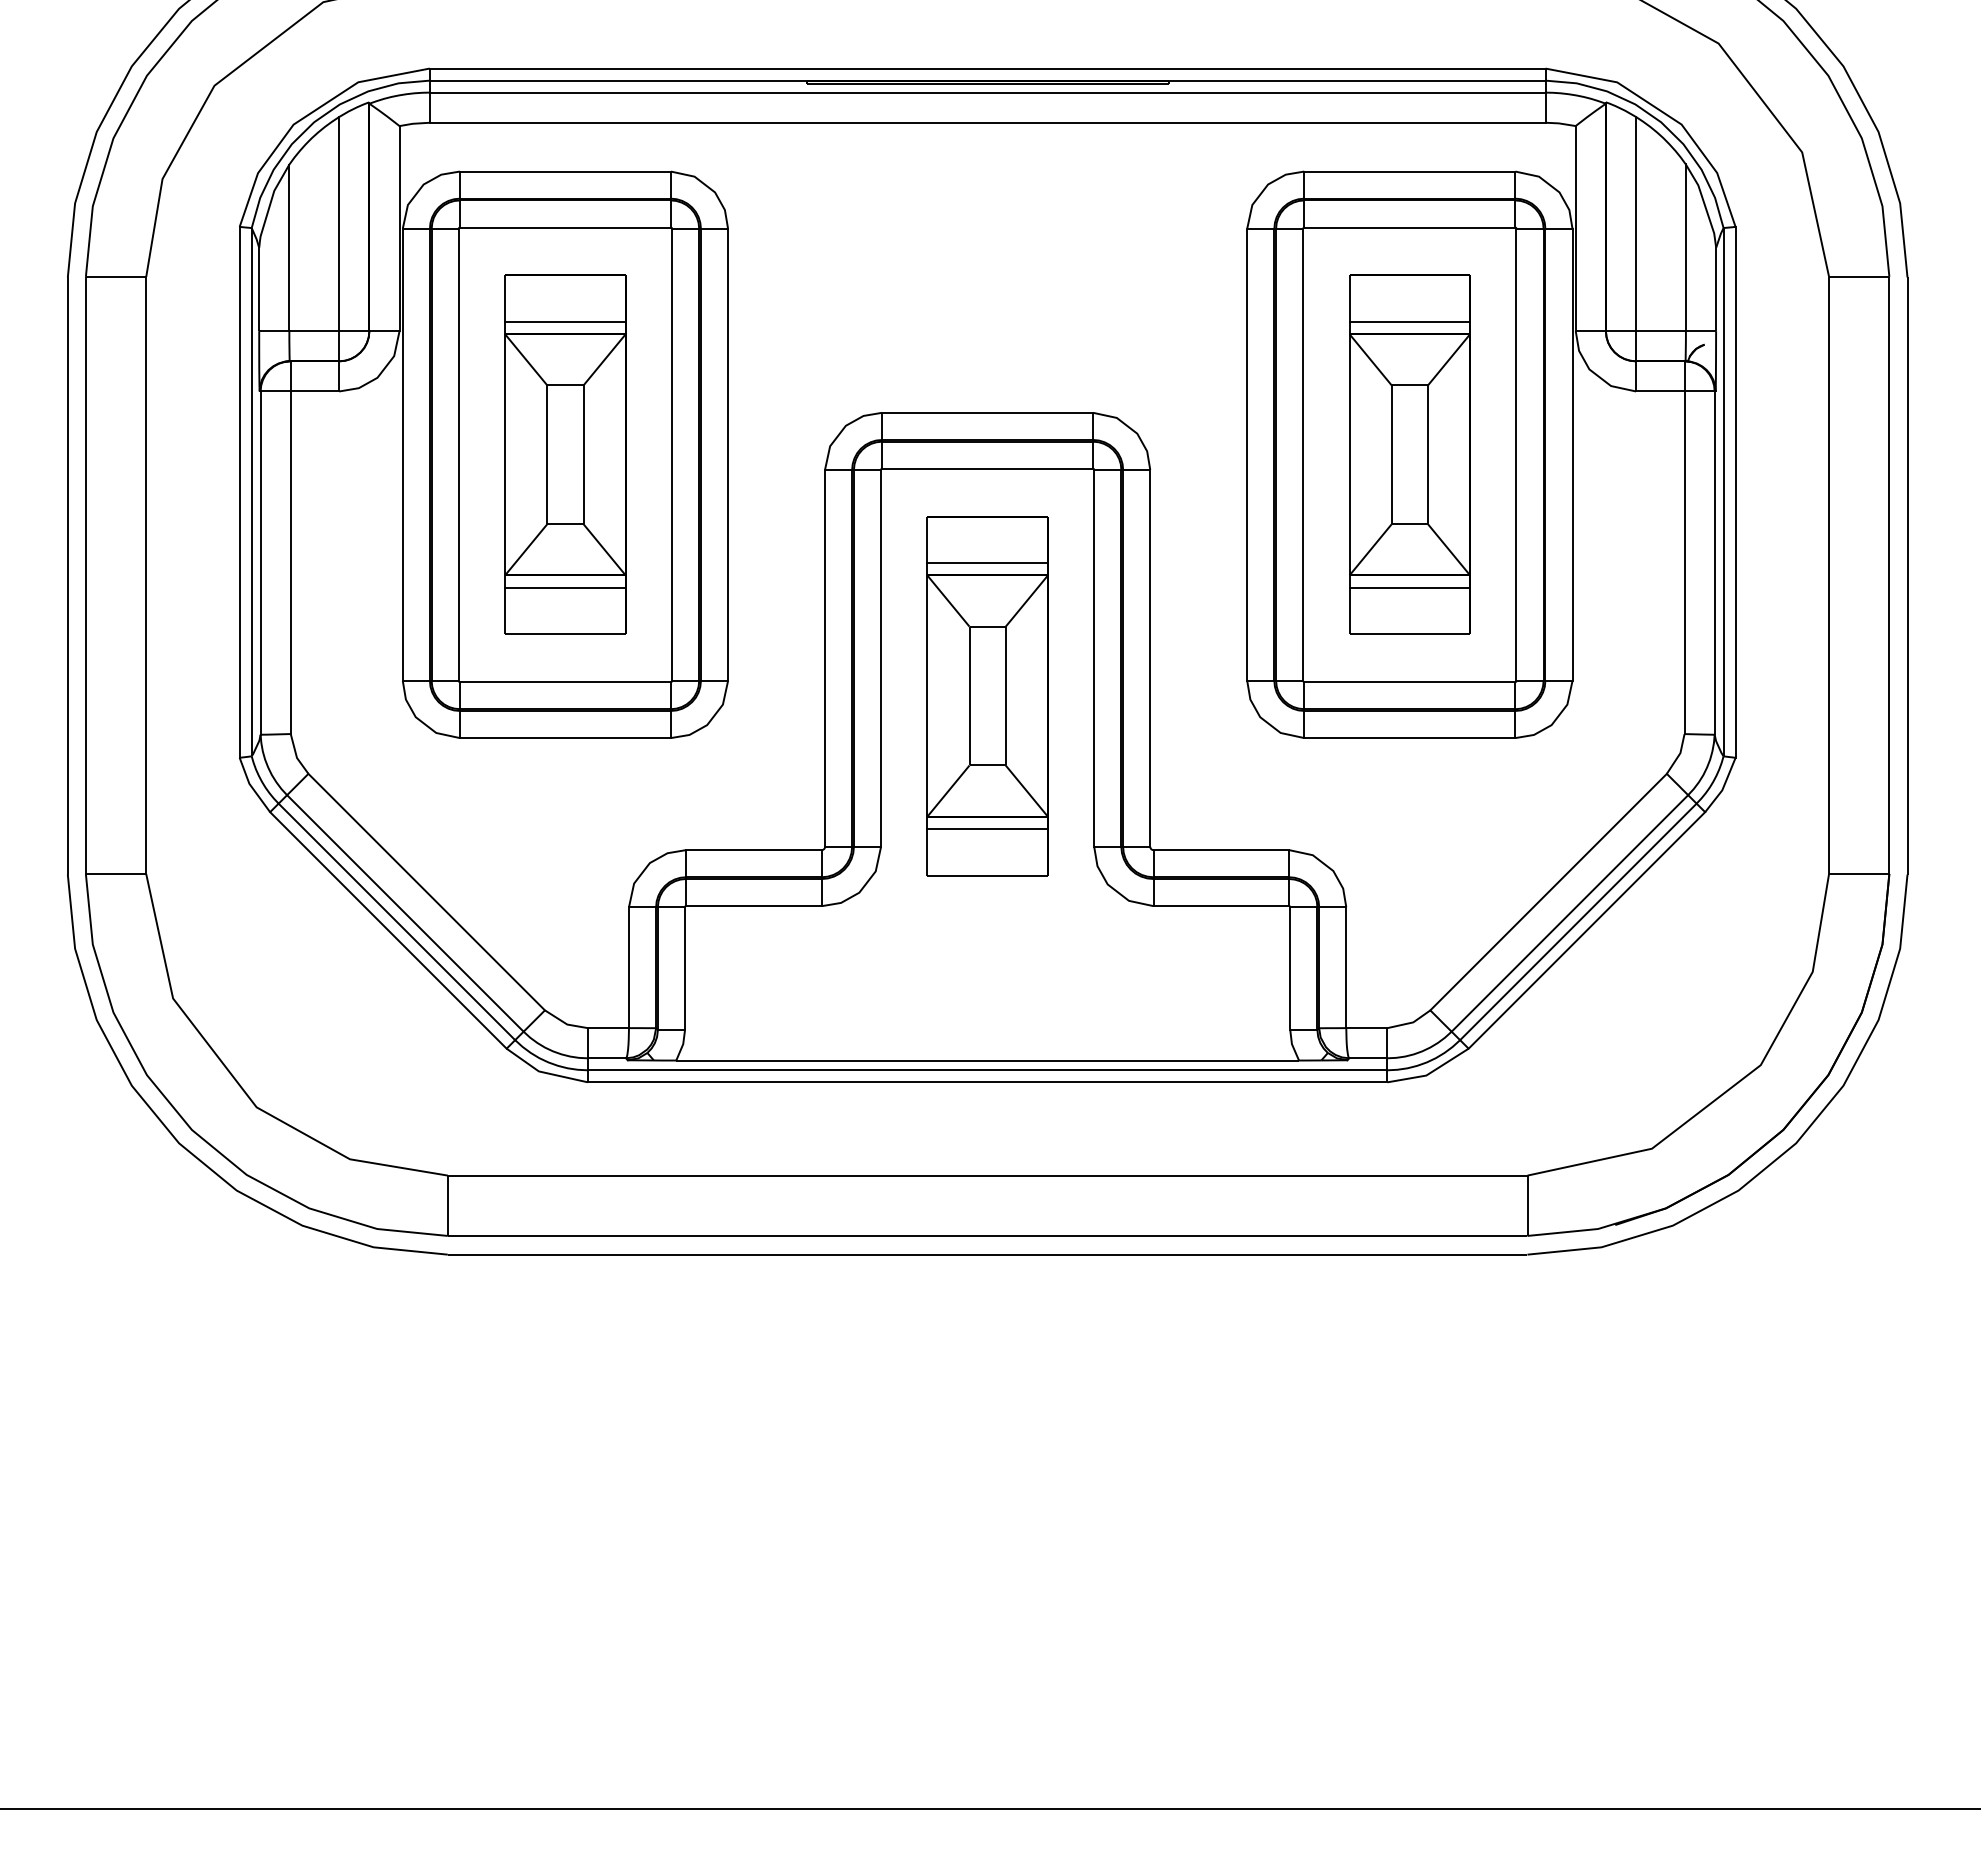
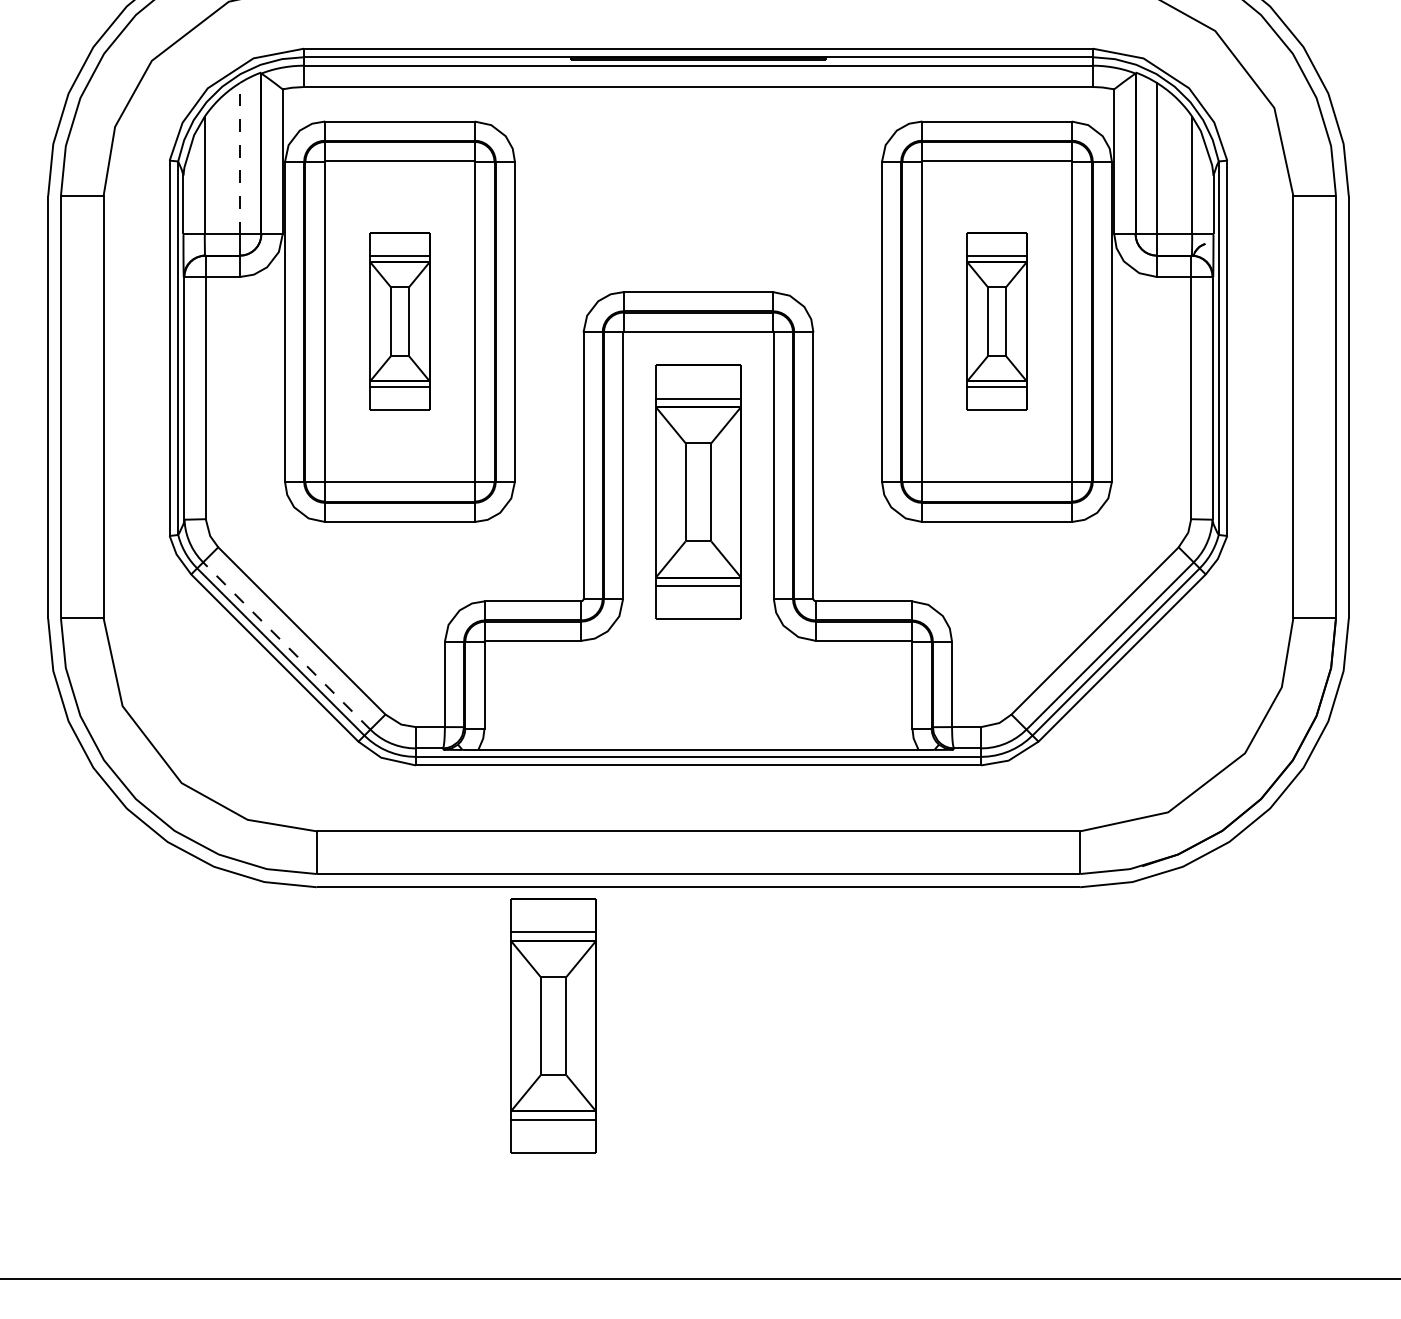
line: (339, 223) -> (240, 158), solid -> dashed
part: (565, 454) -> (400, 321), size x0.7
part: (1409, 454) -> (996, 321), size x0.7
line: (405, 913) -> (286, 646), solid -> dashed
part: (782, 1451) -> (553, 1026), added

